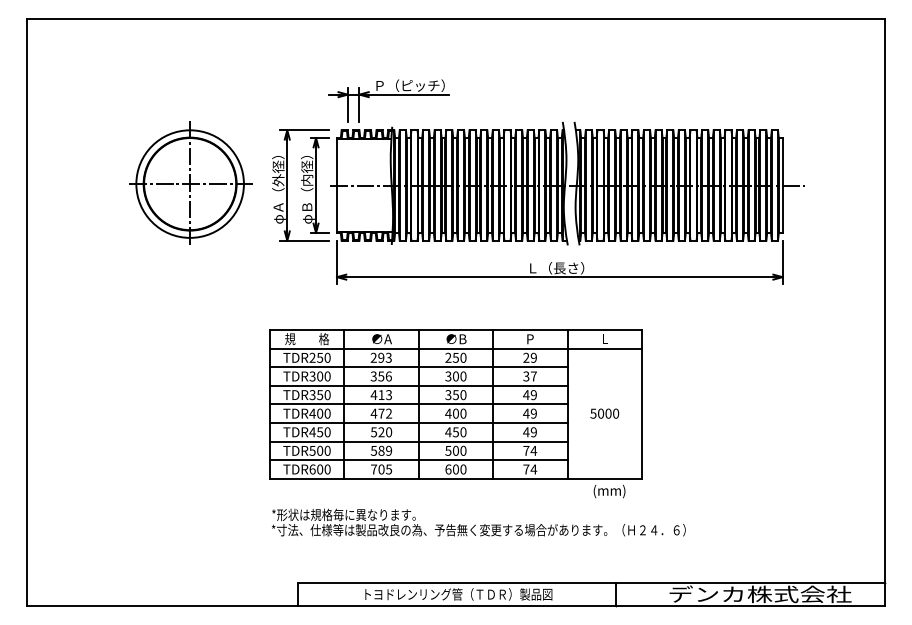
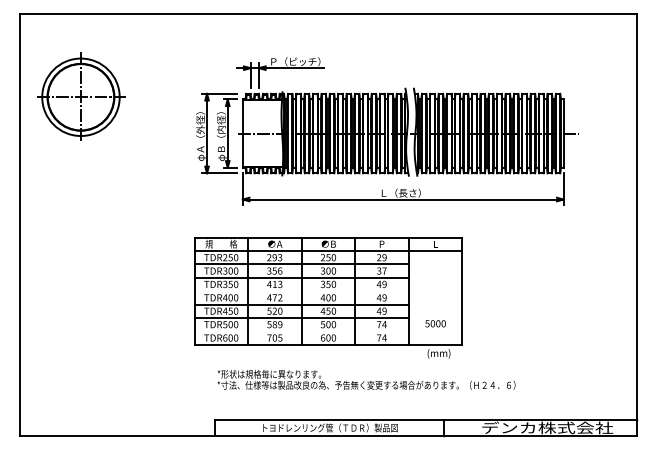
part: (190, 182) -> (81, 96), moved
line: (418, 404) -> (301, 291), removed
text: (604, 413) -> (435, 323), moved
line: (418, 460) -> (301, 331), removed
text: (478, 522) -> (366, 379), moved

